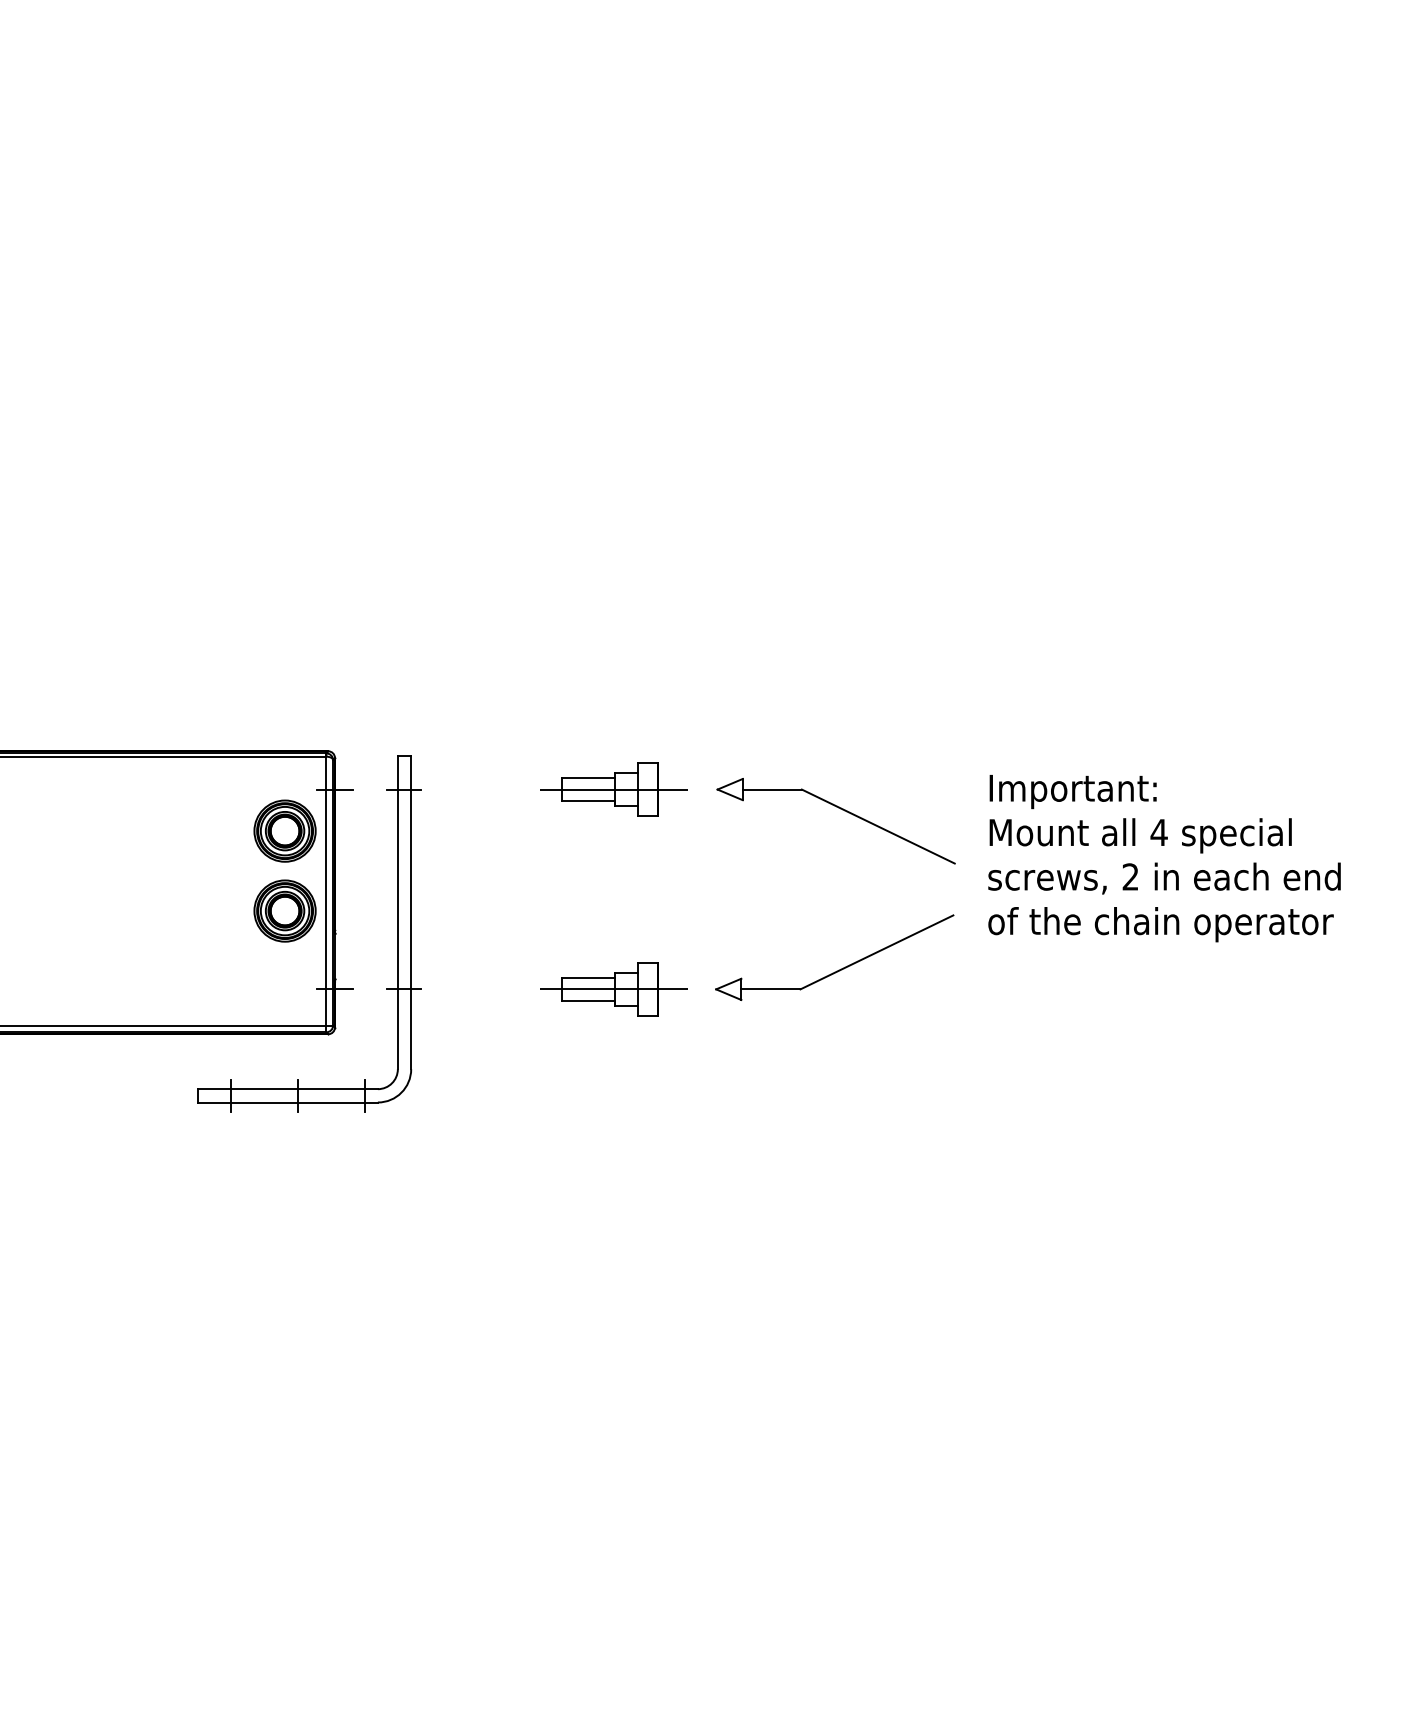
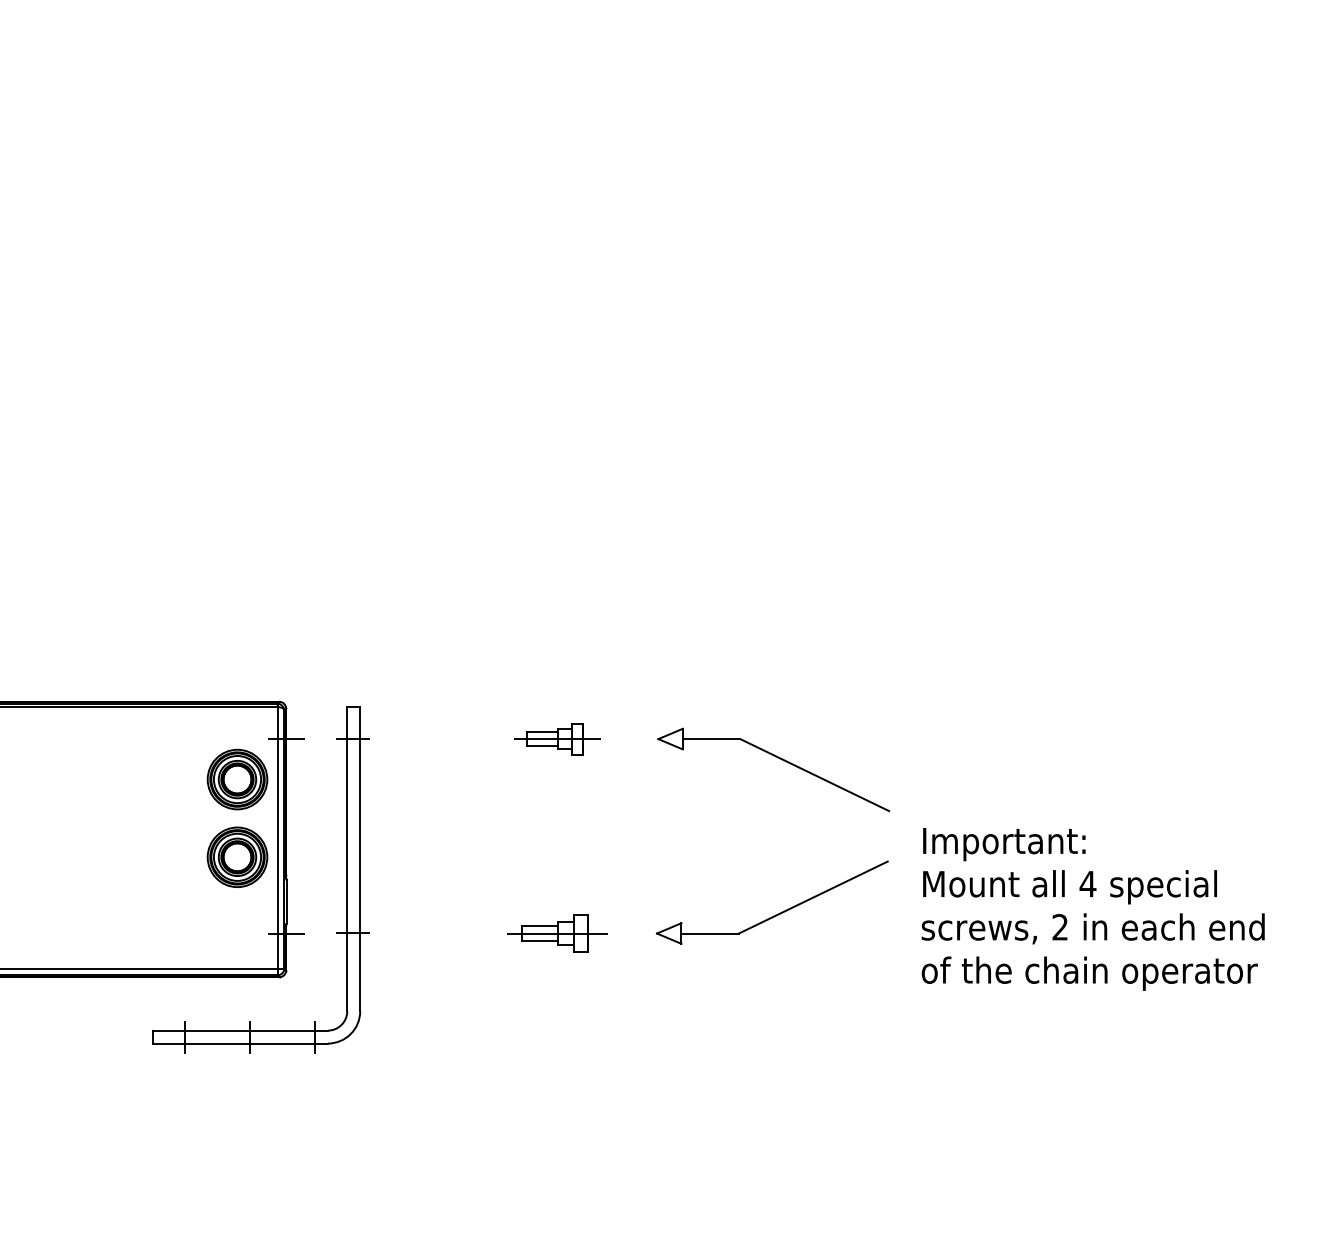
part: (613, 789) -> (557, 739), size x0.6
text: (1164, 858) -> (1093, 909), moved
part: (613, 989) -> (557, 933), size x0.7

